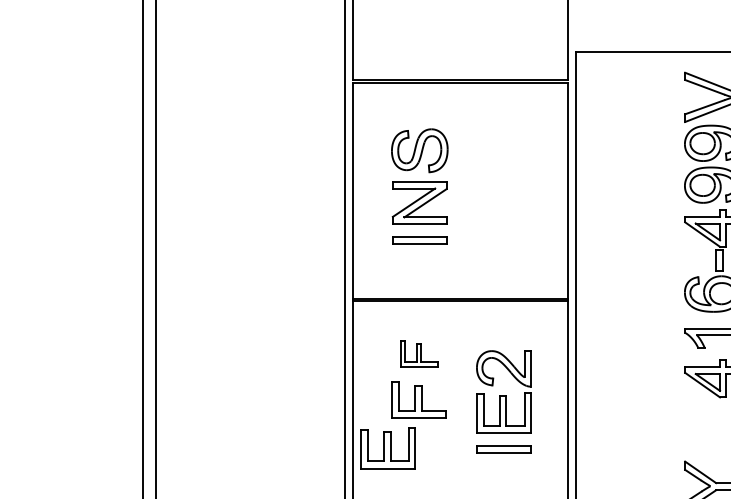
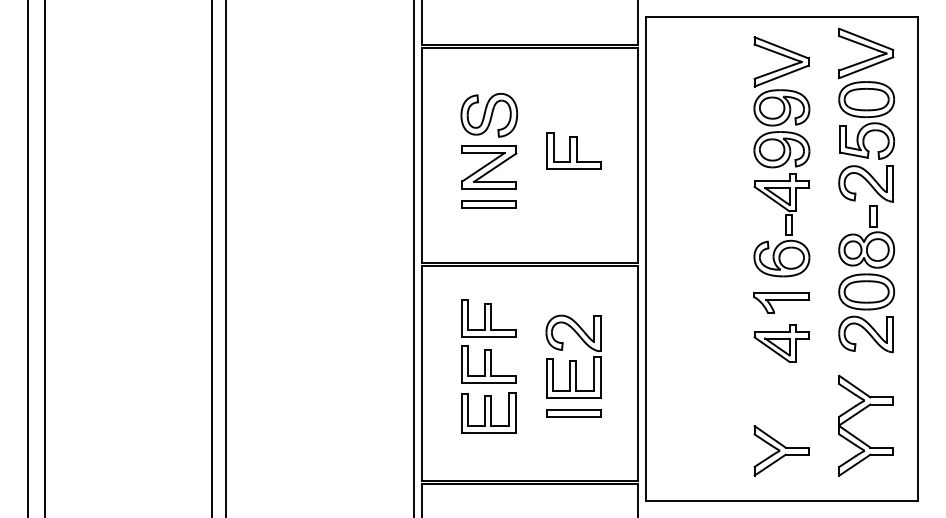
part: (504, 185) -> (573, 150), added
part: (419, 353) -> (488, 318), size x1.43
part: (388, 447) -> (488, 412), moved

